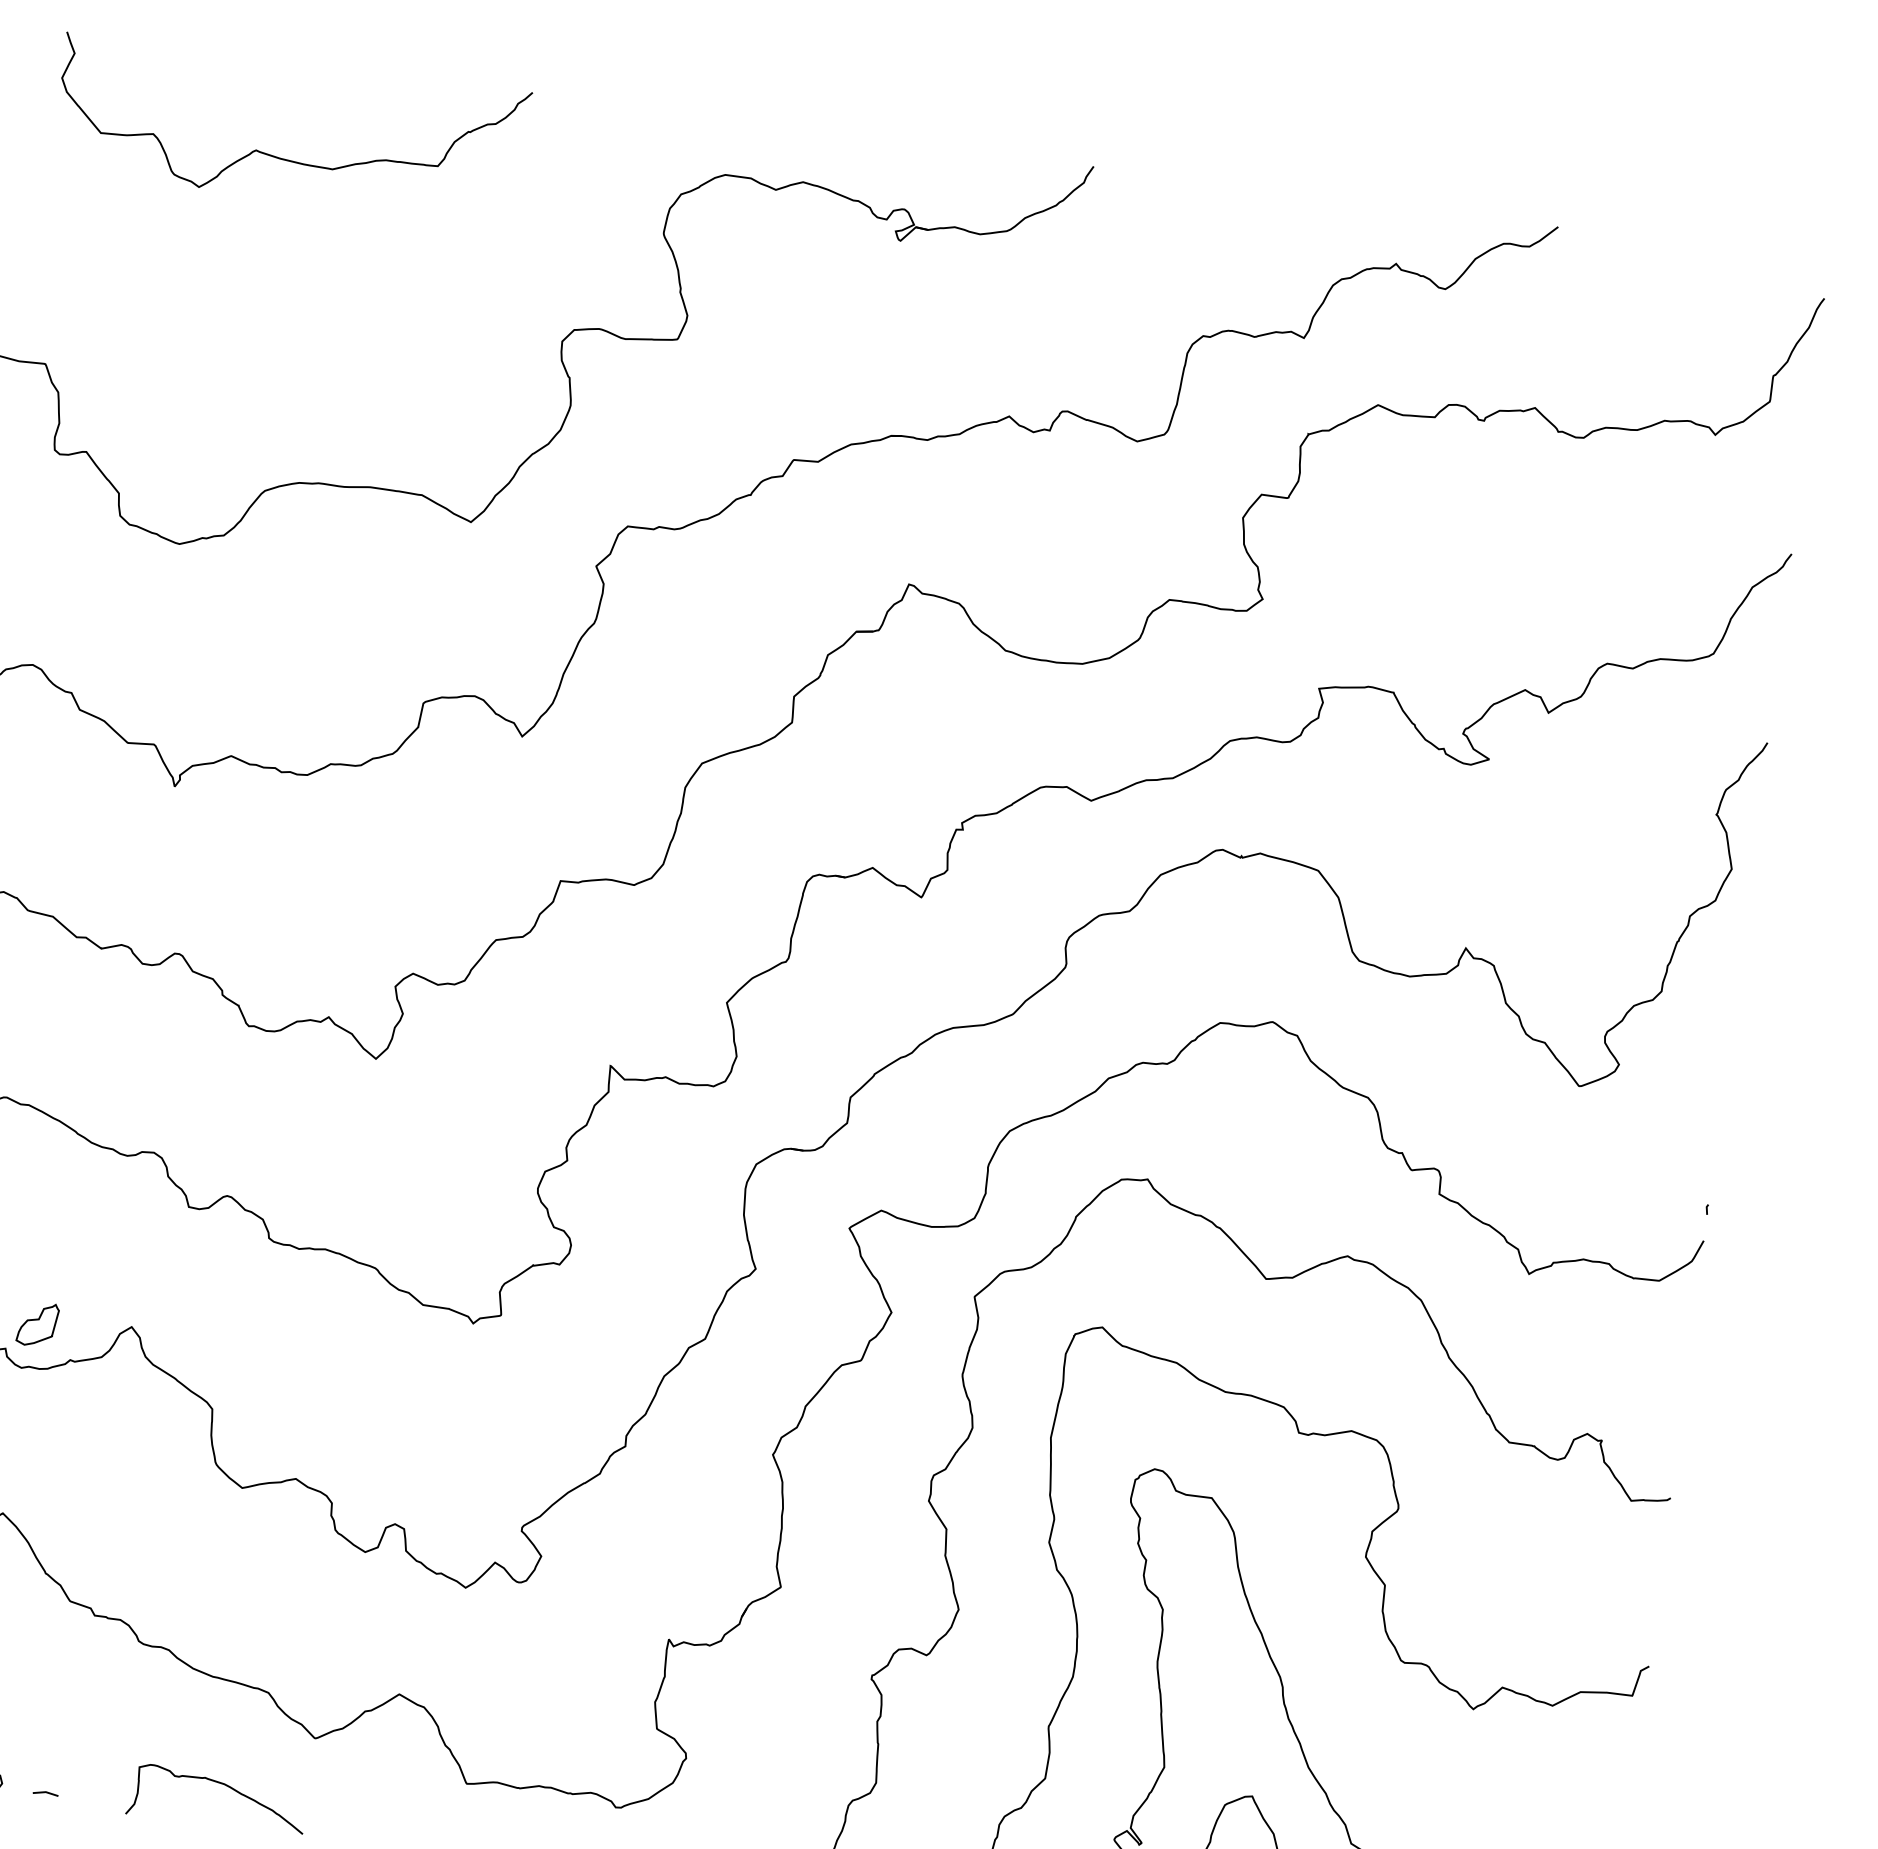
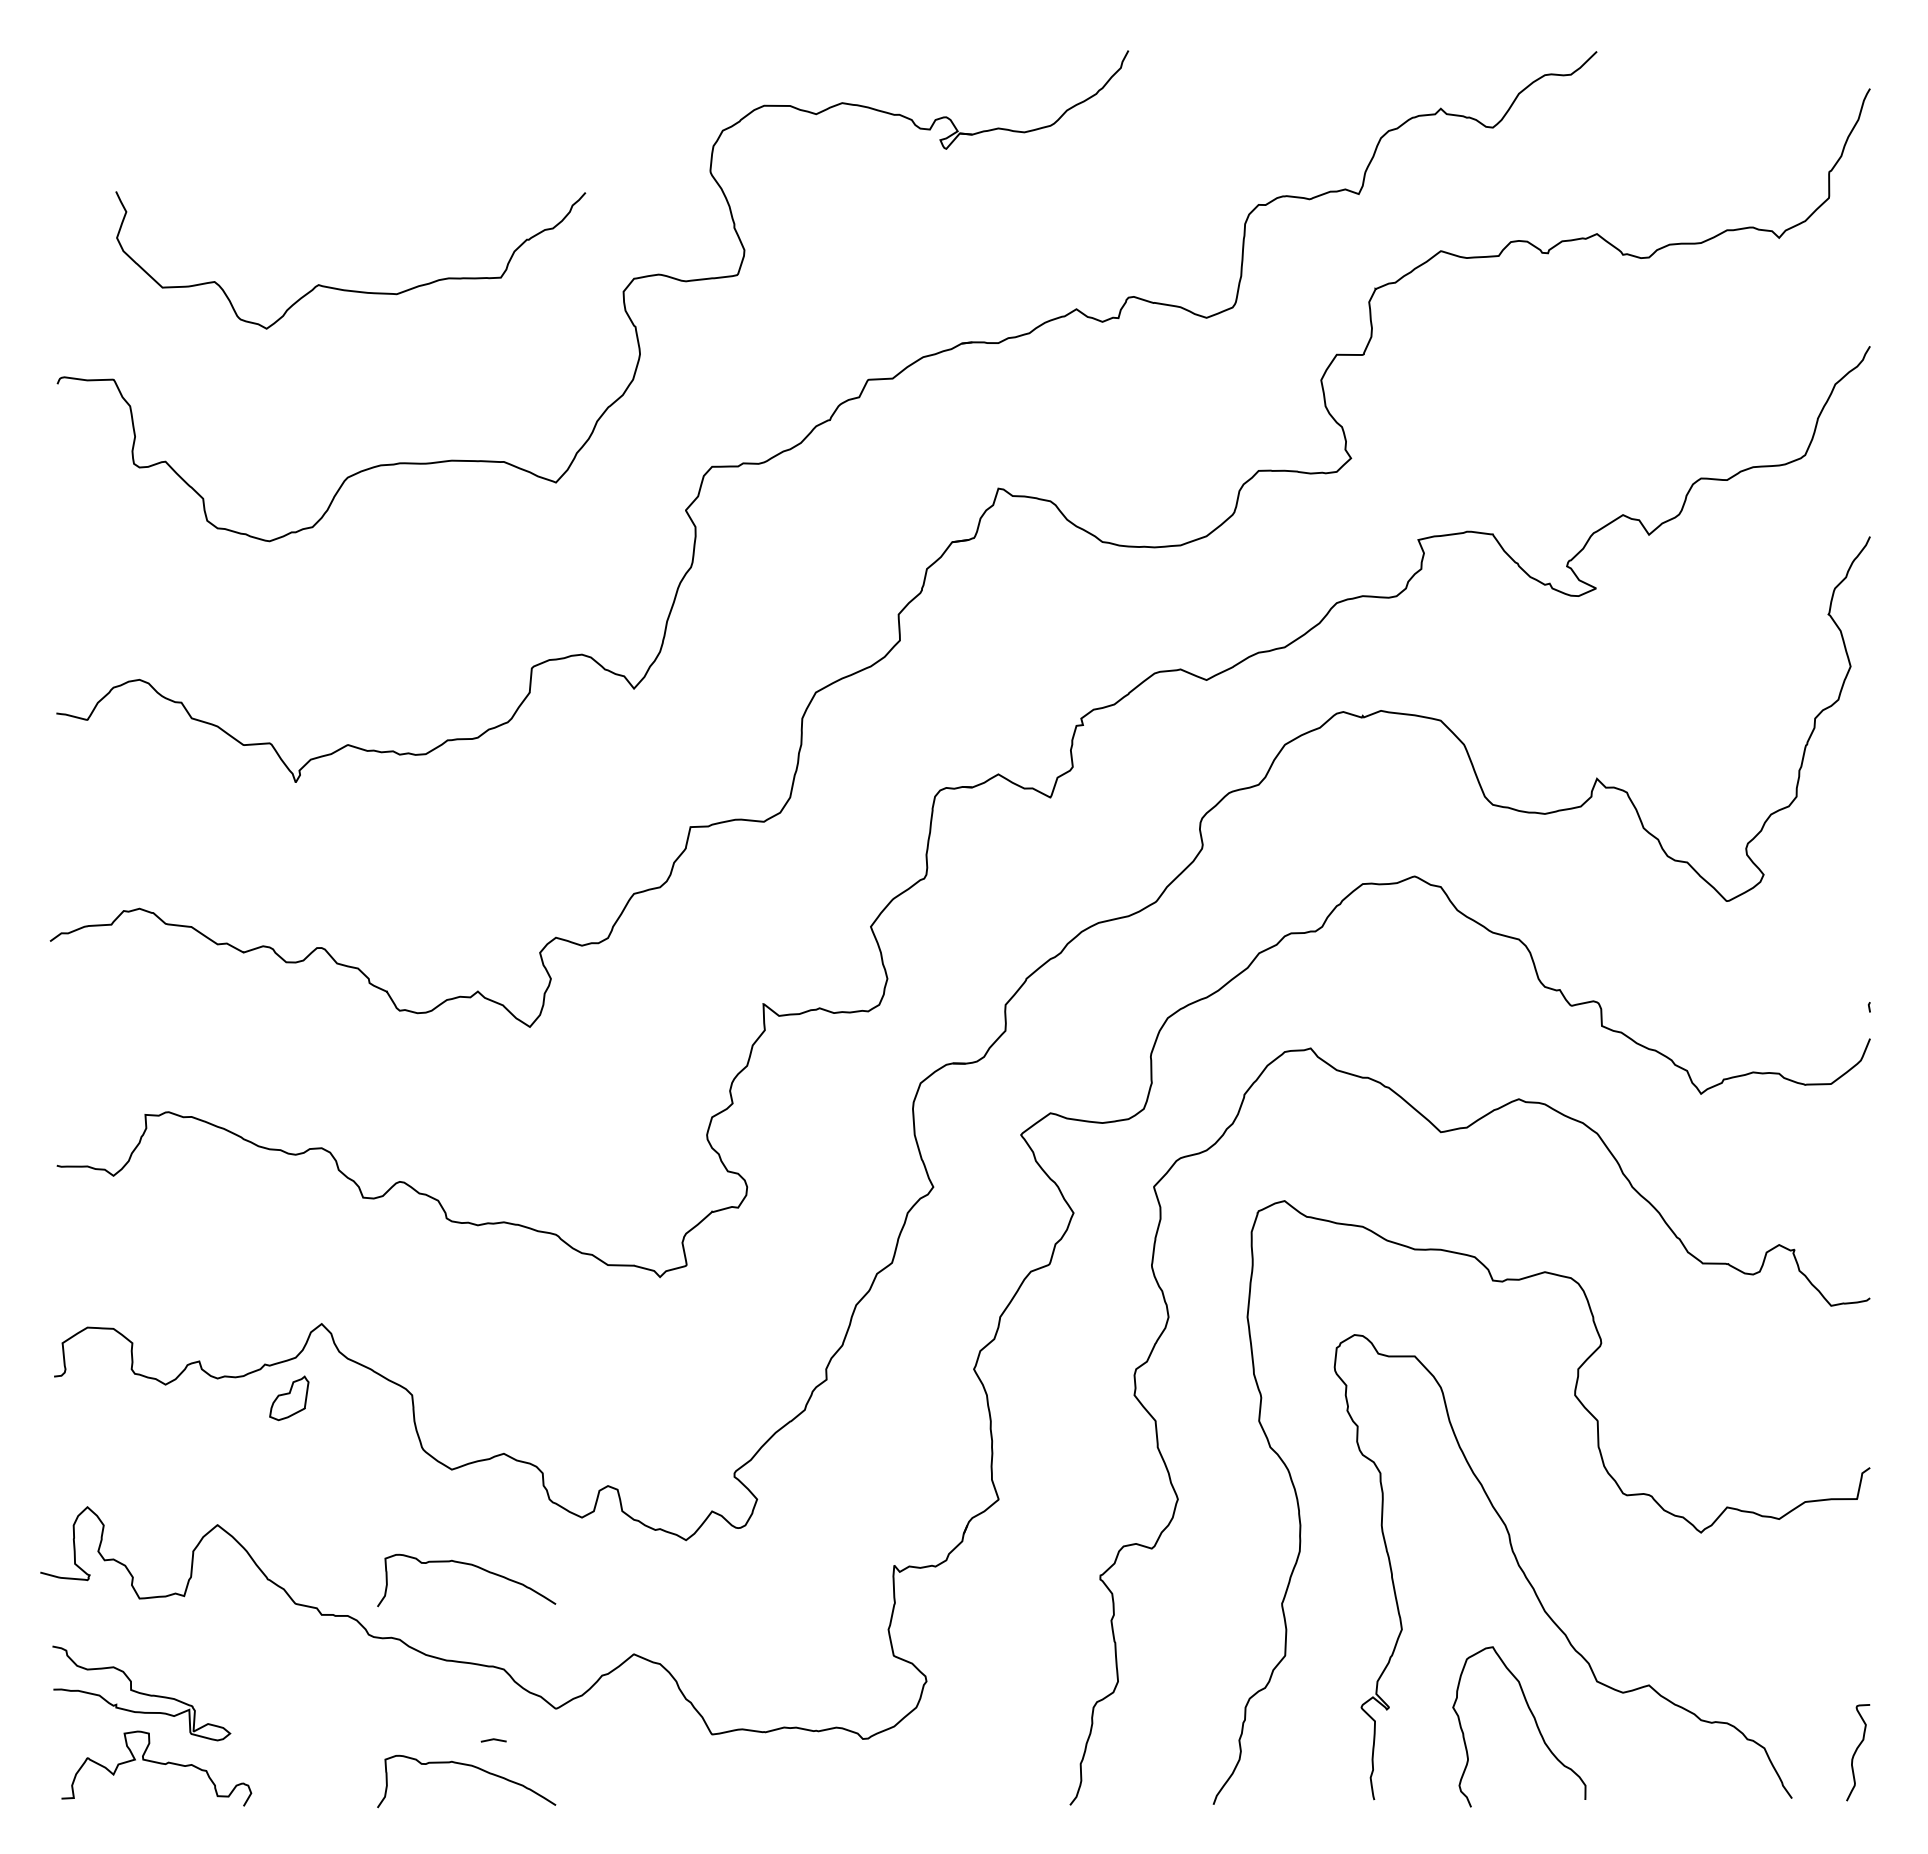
curve: (285, 158) -> (348, 289), moved
part: (38, 1324) -> (289, 1398), moved
curve: (247, 1585) -> (469, 1565), added
line: (45, 1793) -> (493, 1740), moved

